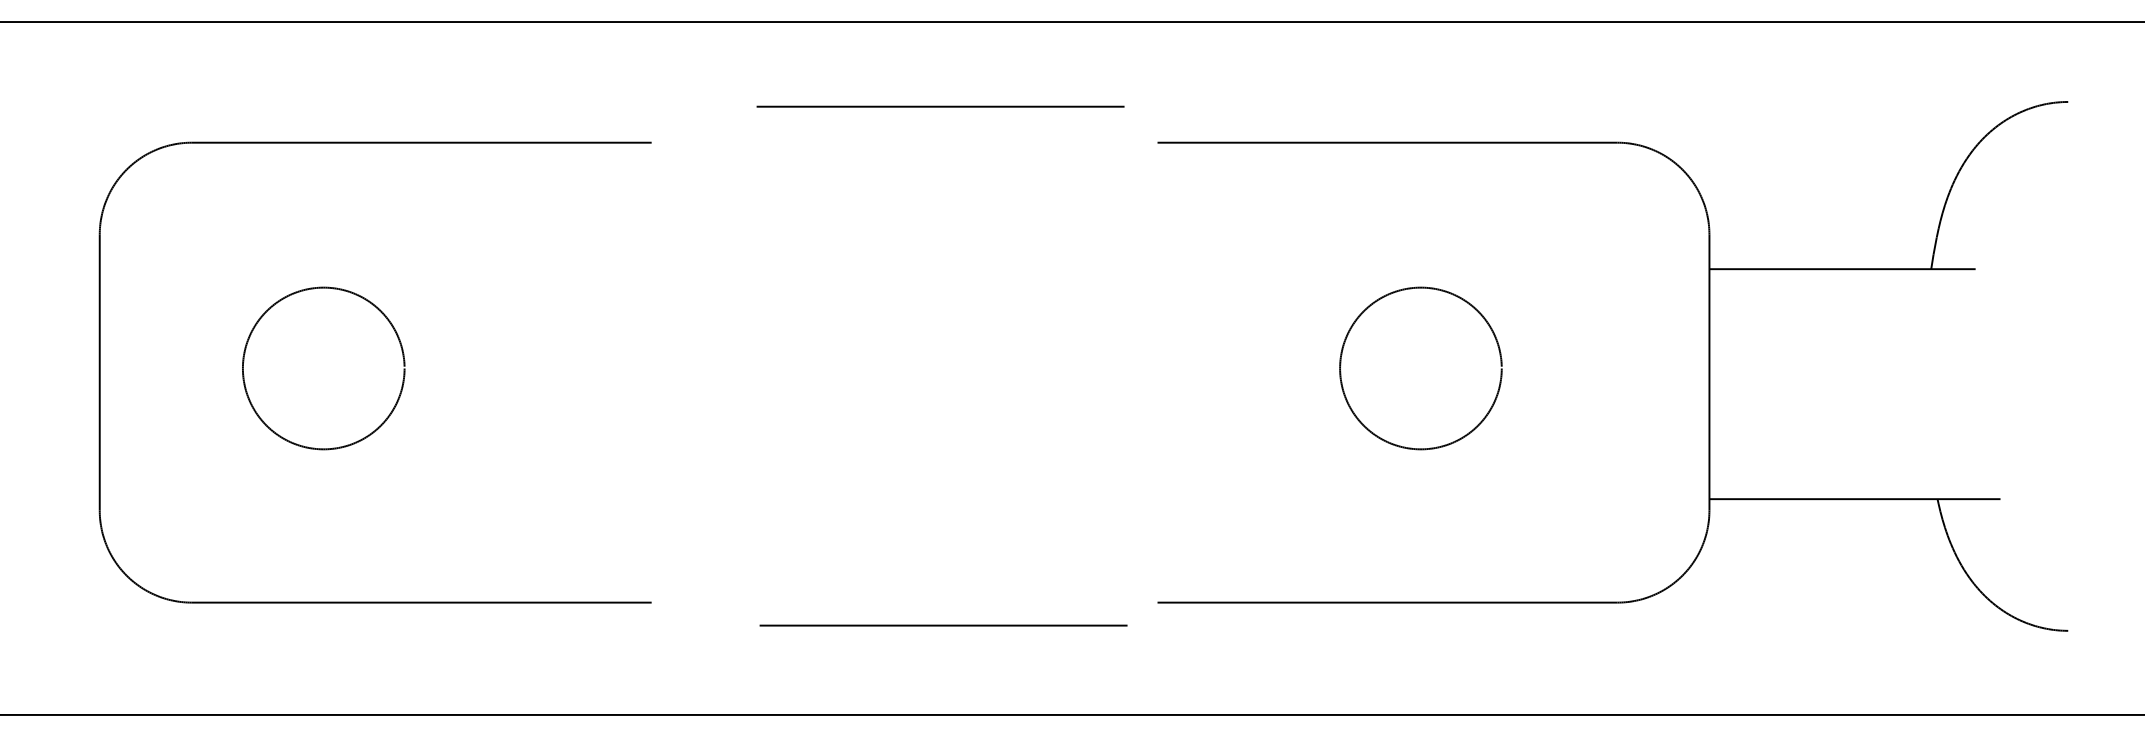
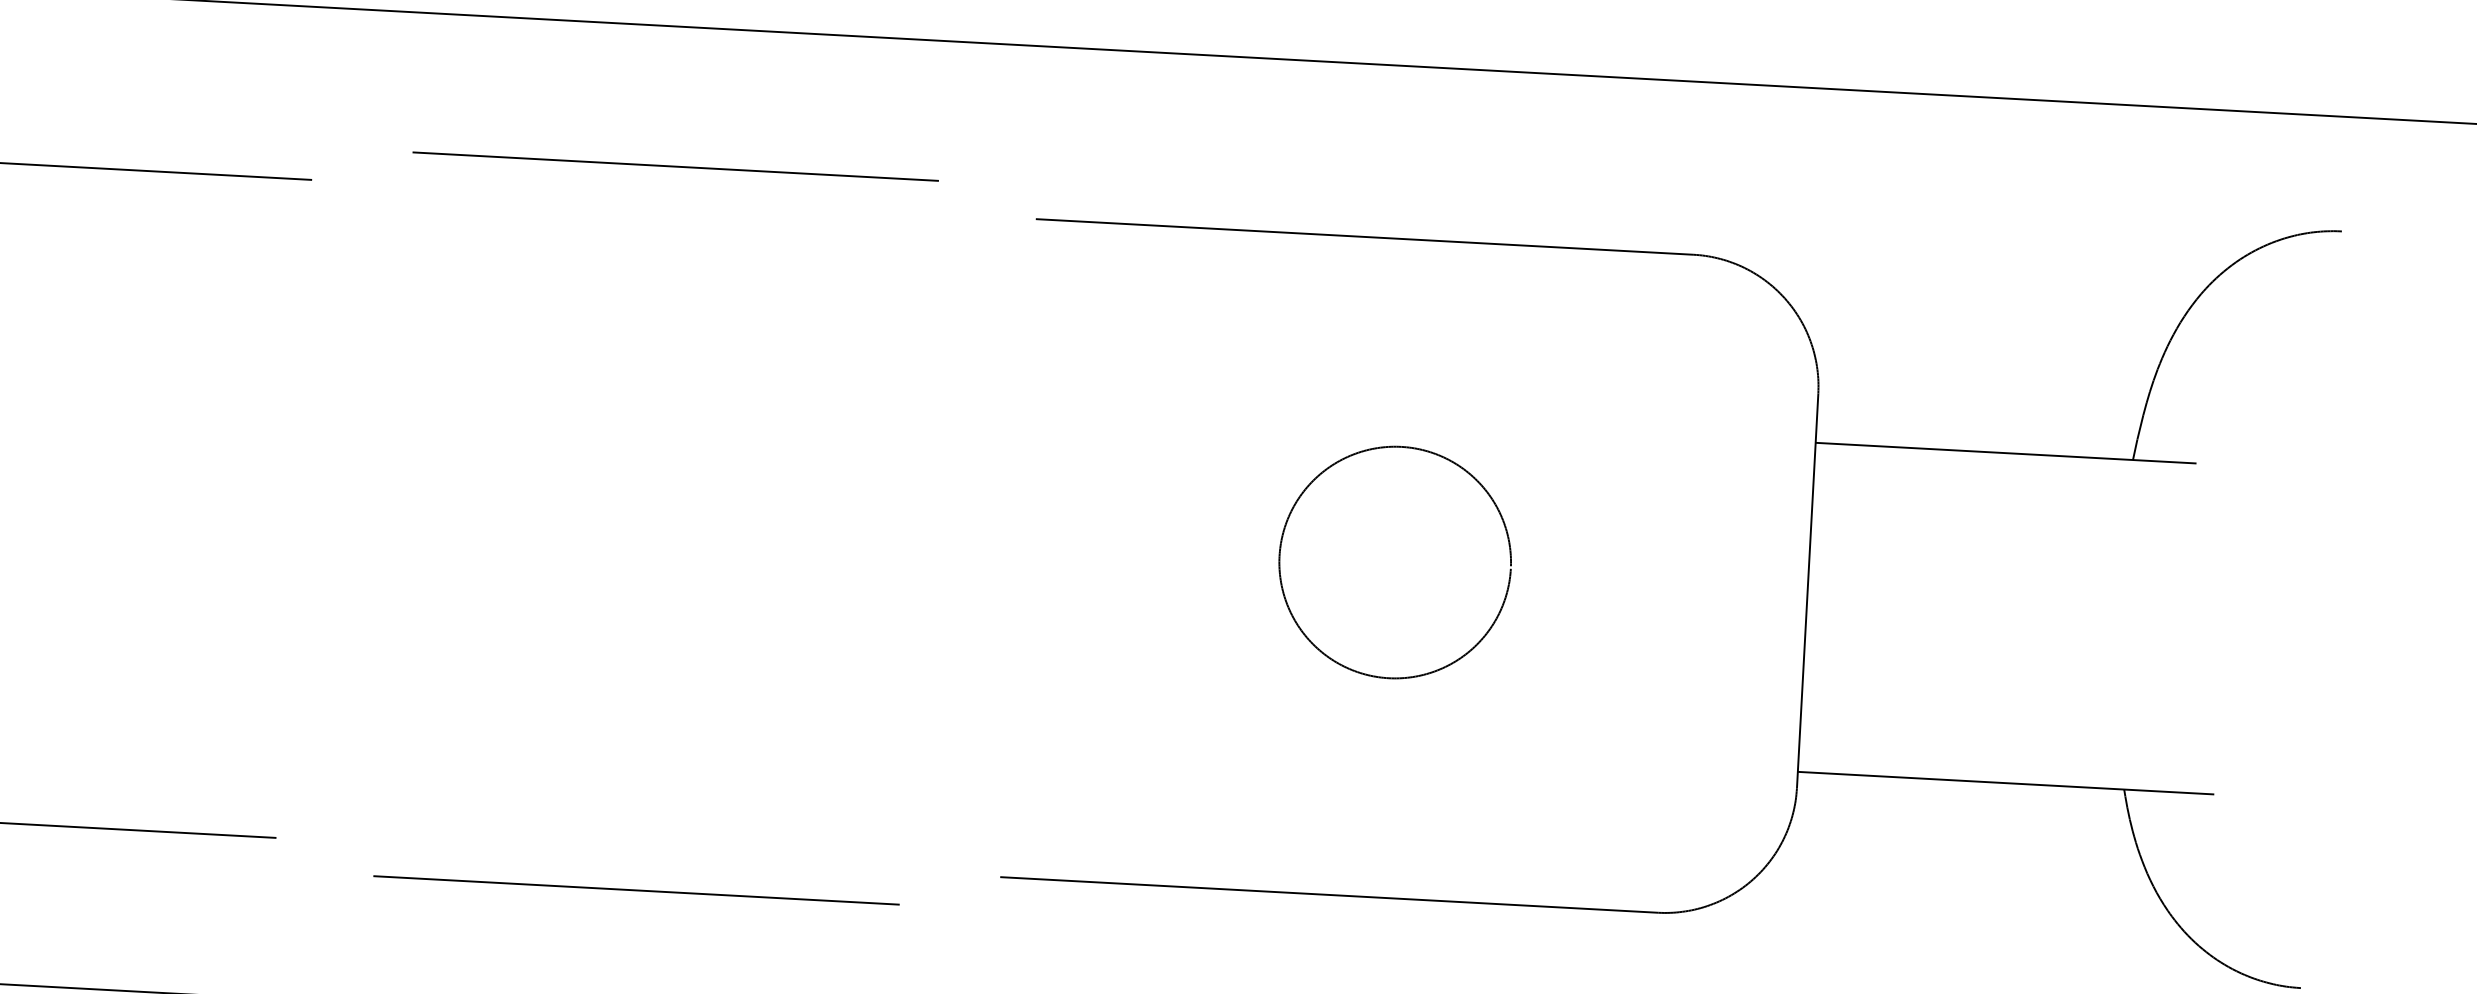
line: (940, 106) -> (675, 166), moved
line: (943, 625) -> (636, 890), moved

